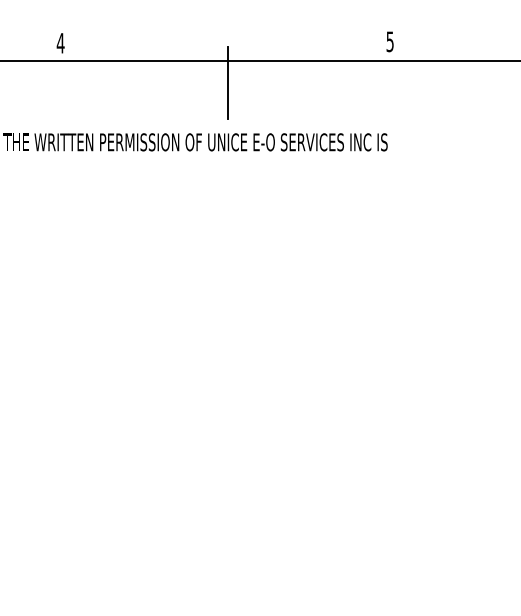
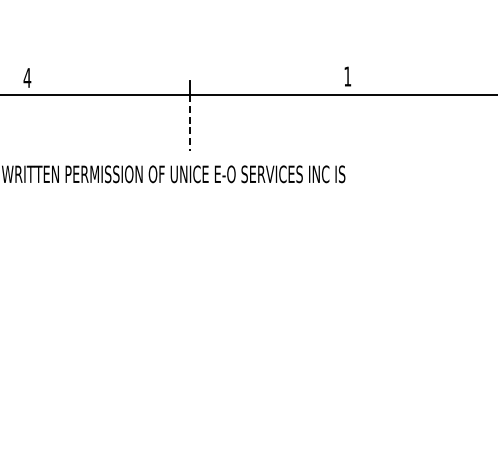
text: (389, 41) -> (347, 76), 5 -> 1
line: (227, 89) -> (189, 122), solid -> dashed

